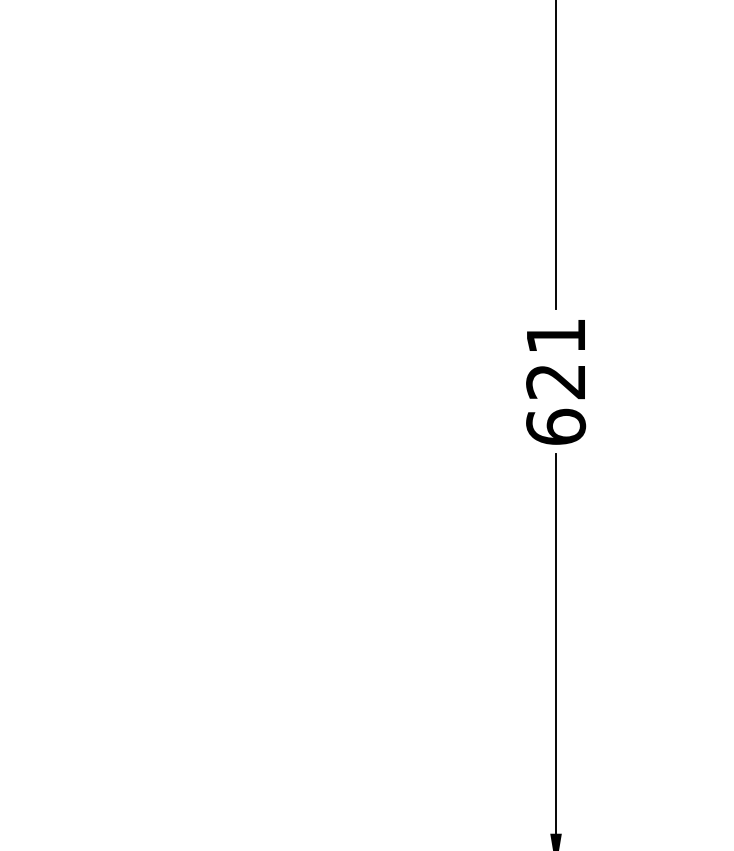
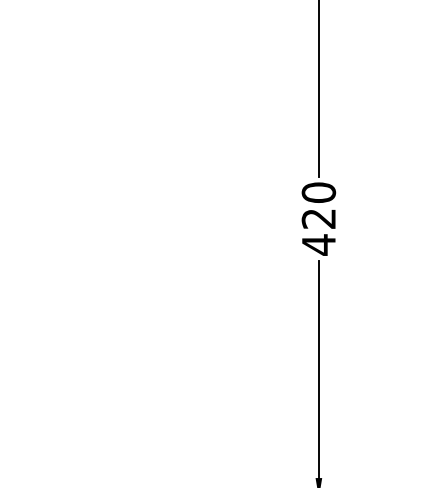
text: (555, 381) -> (318, 218), 621 -> 420

